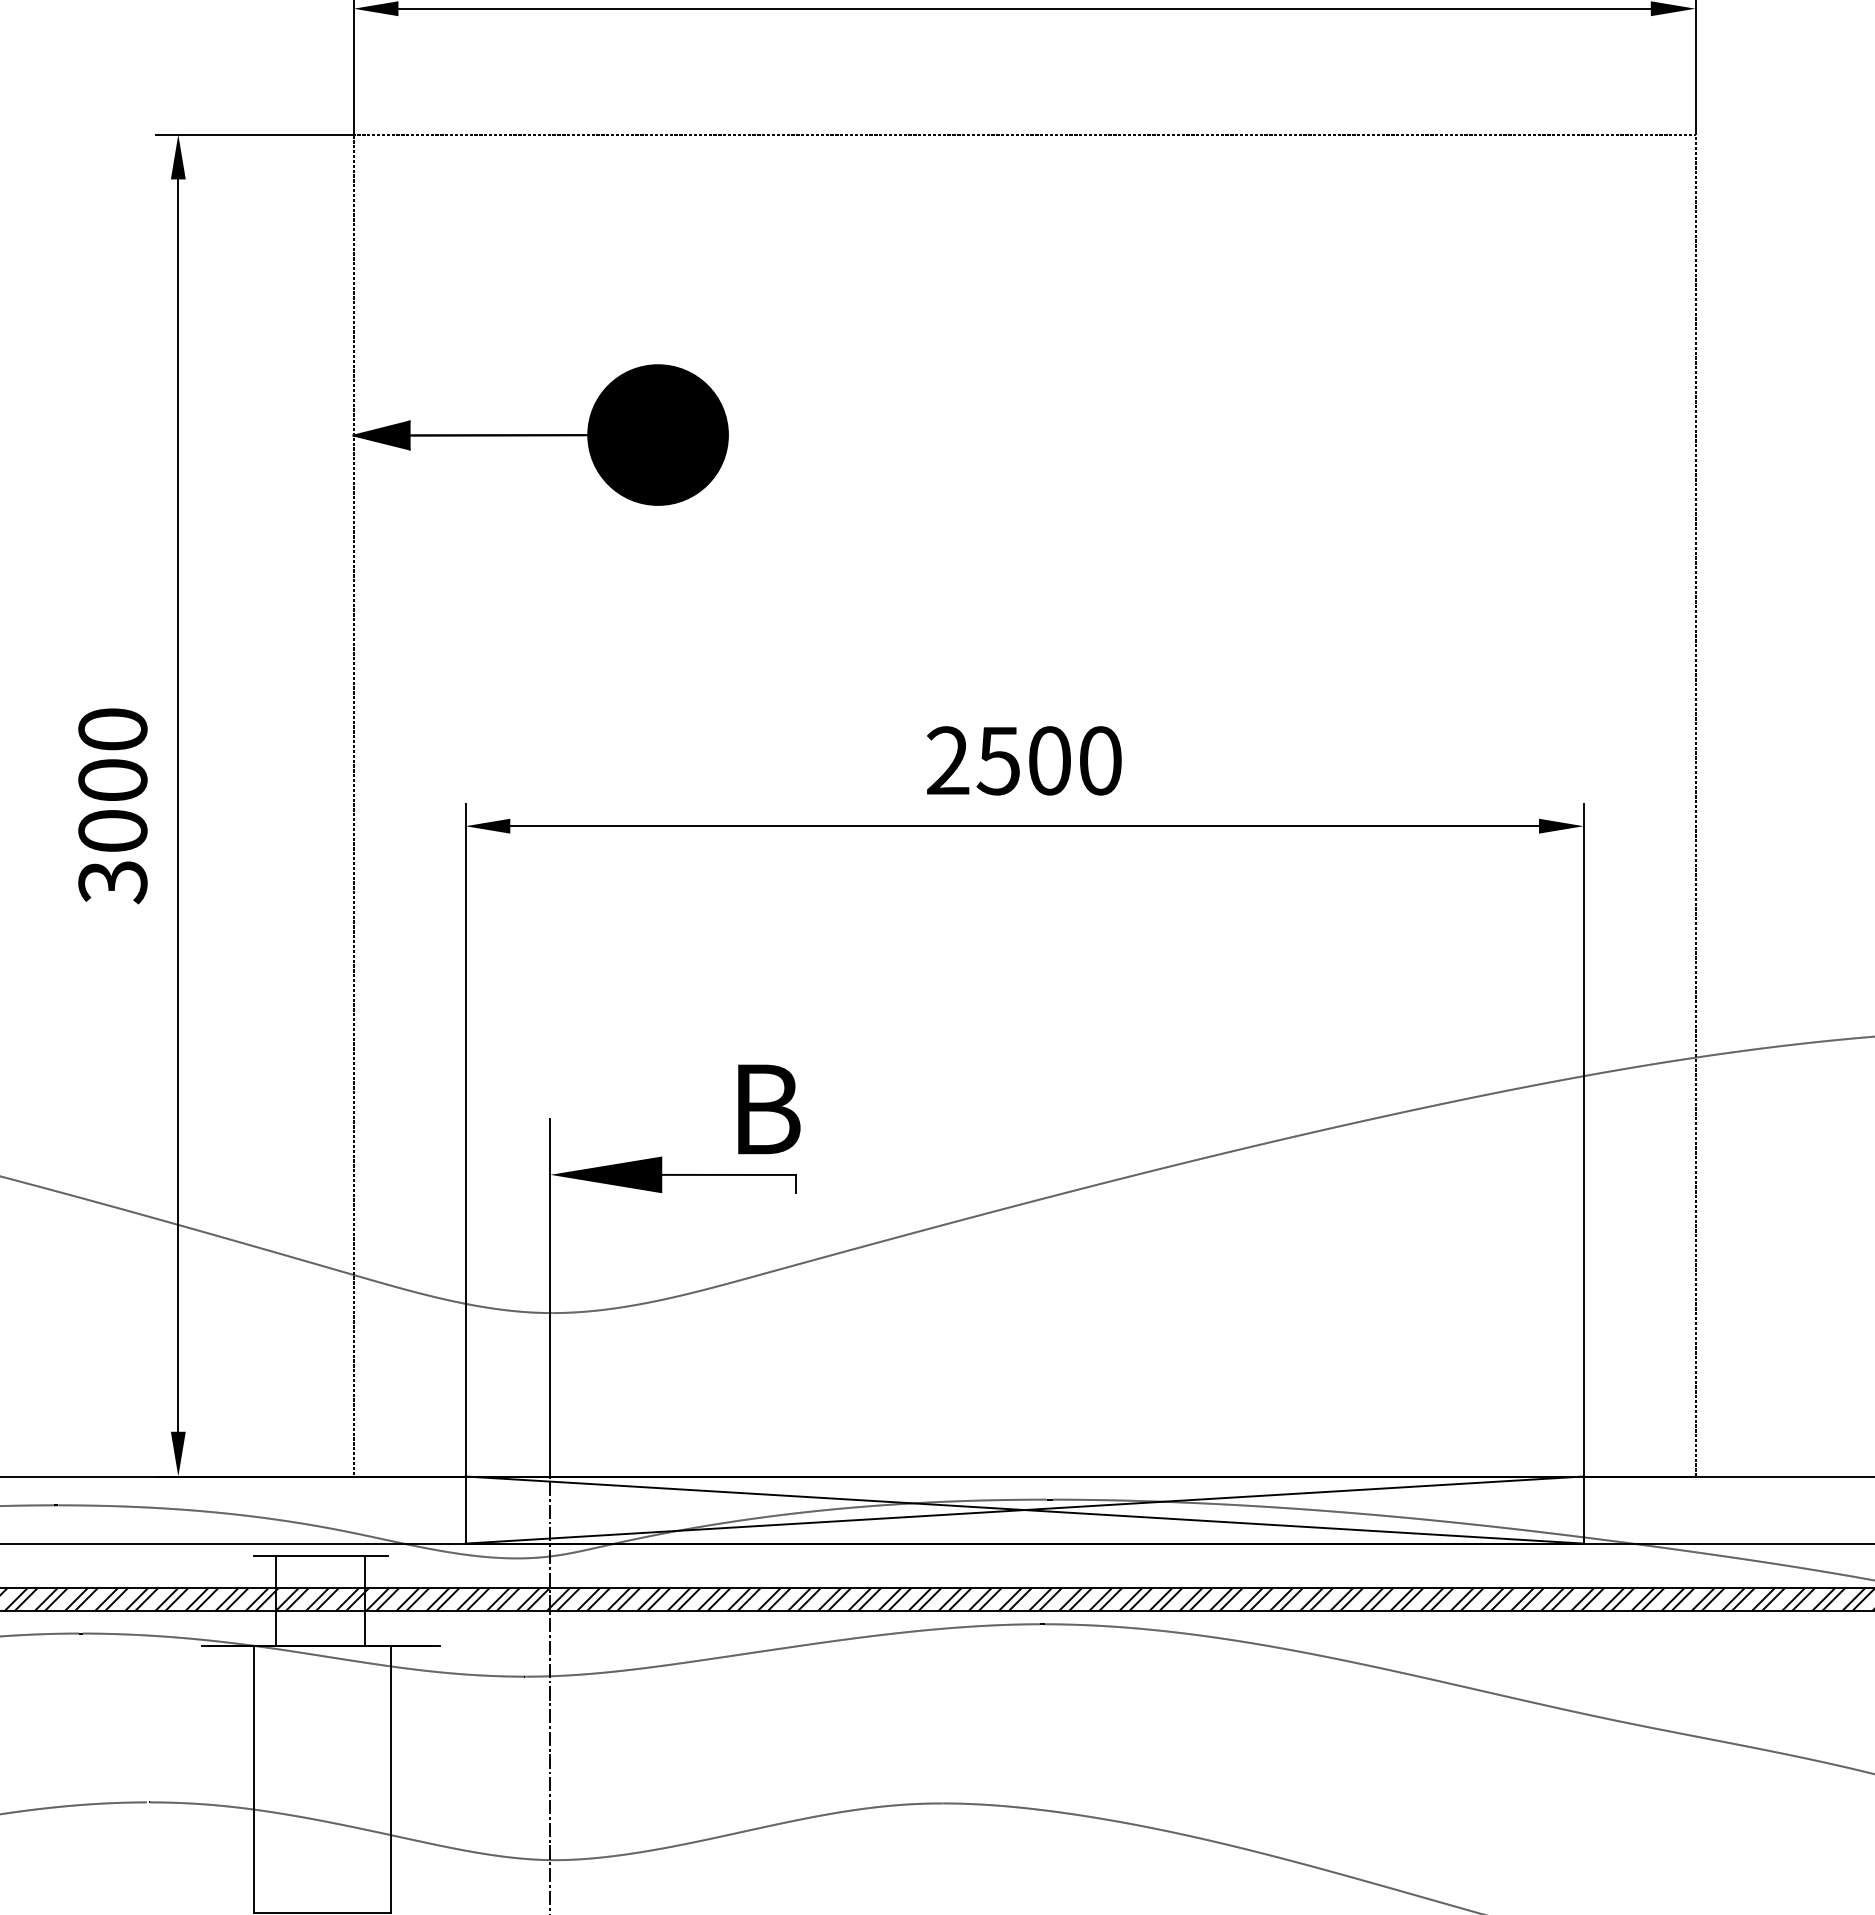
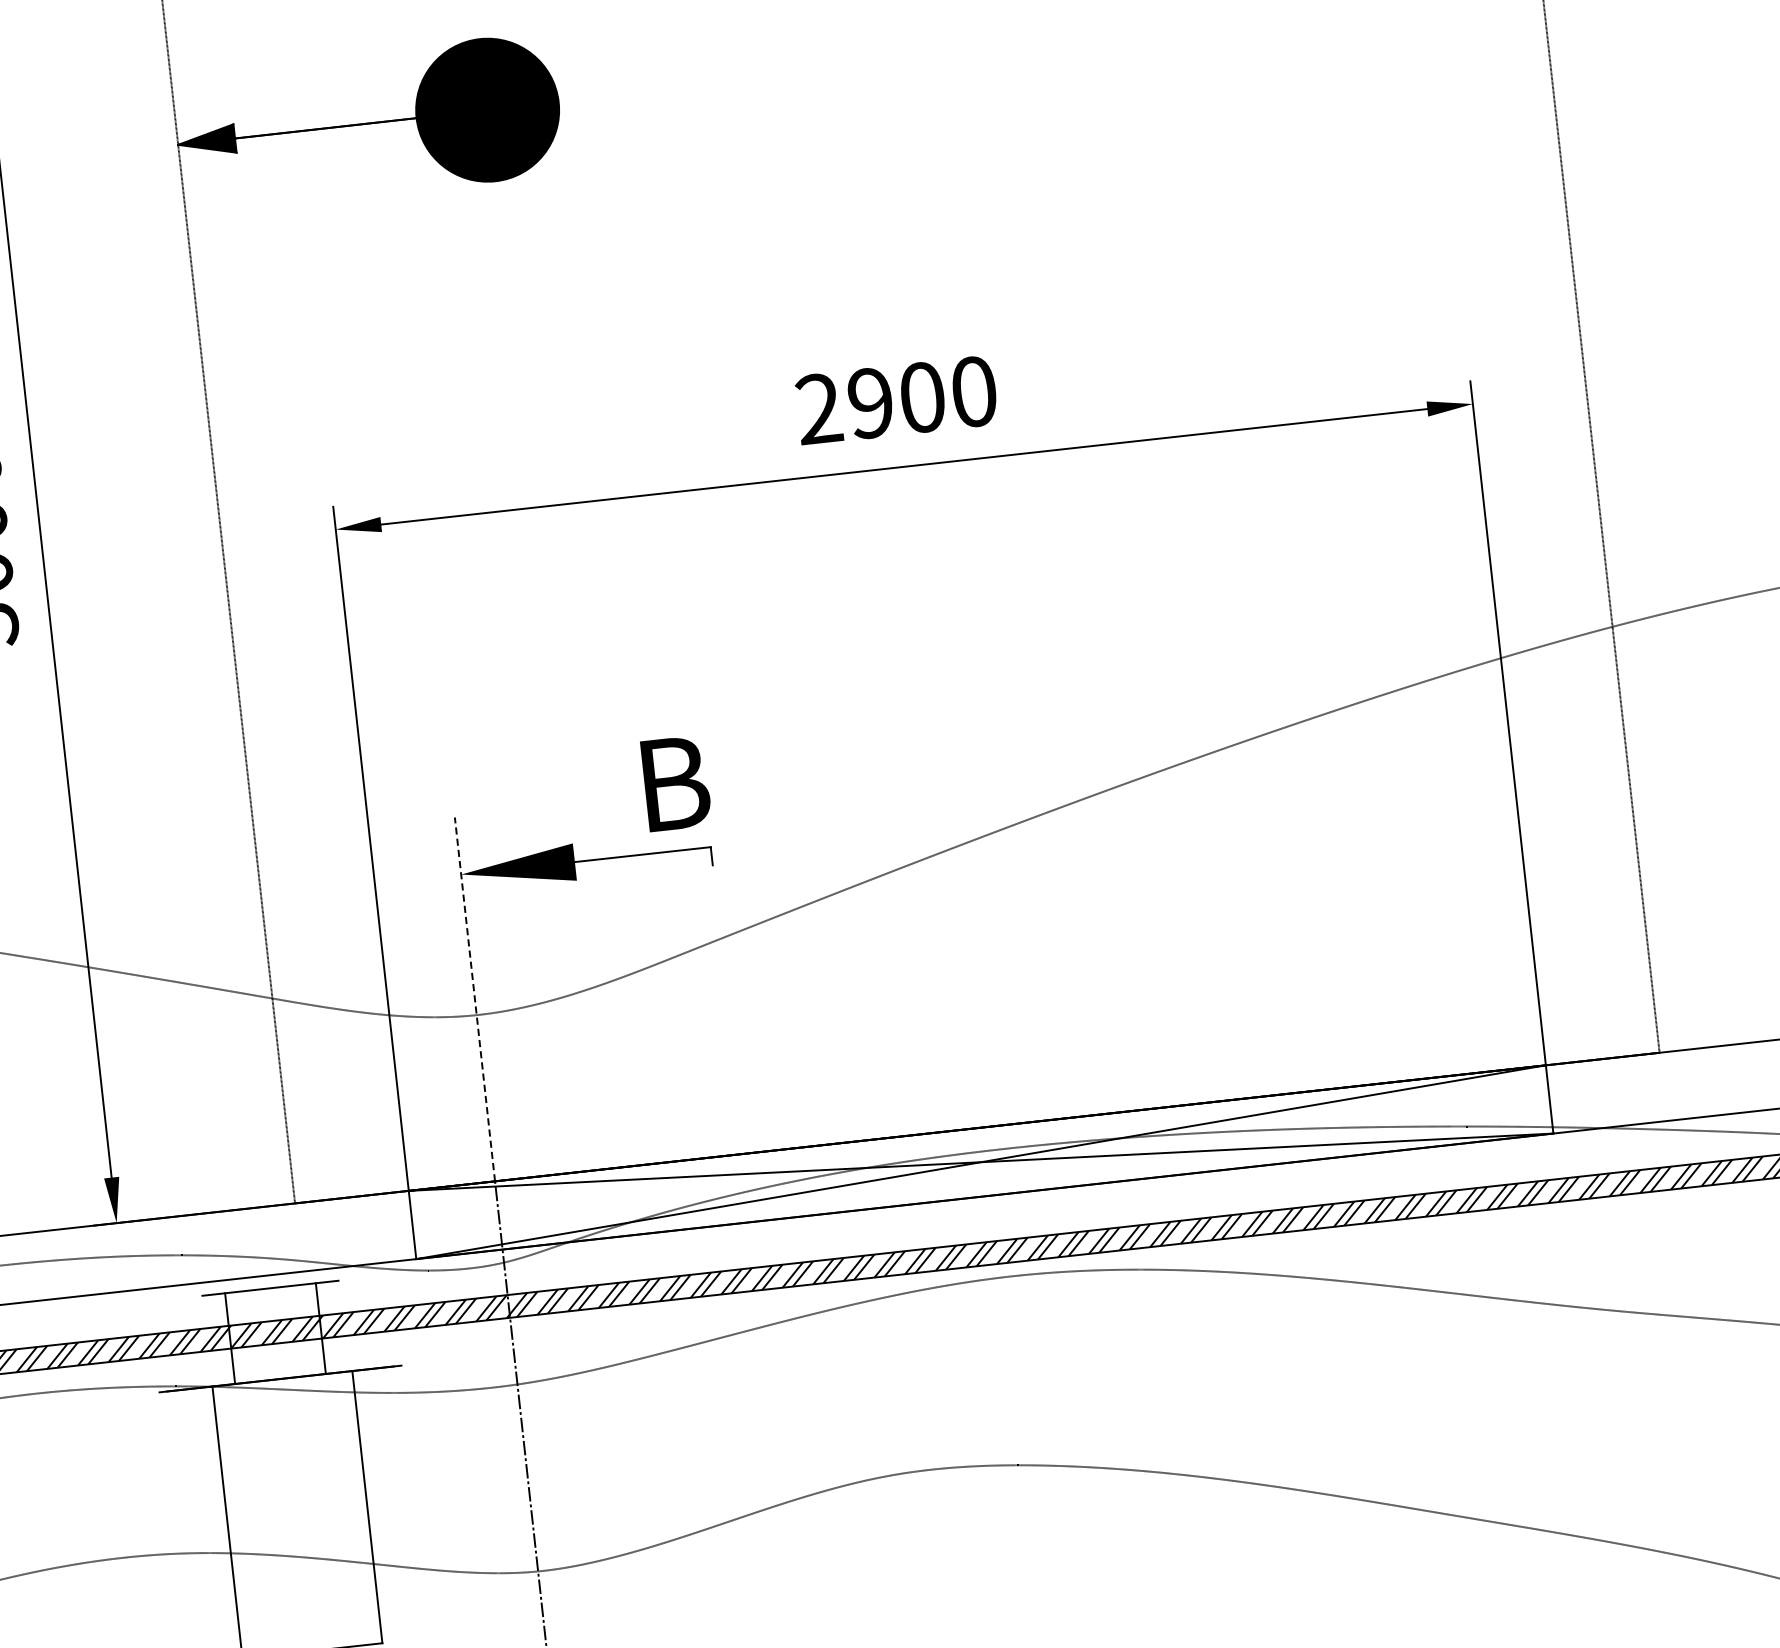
text: (997, 760) -> (869, 403), 2500 -> 2900
line: (550, 1297) -> (475, 999), solid -> dashed

